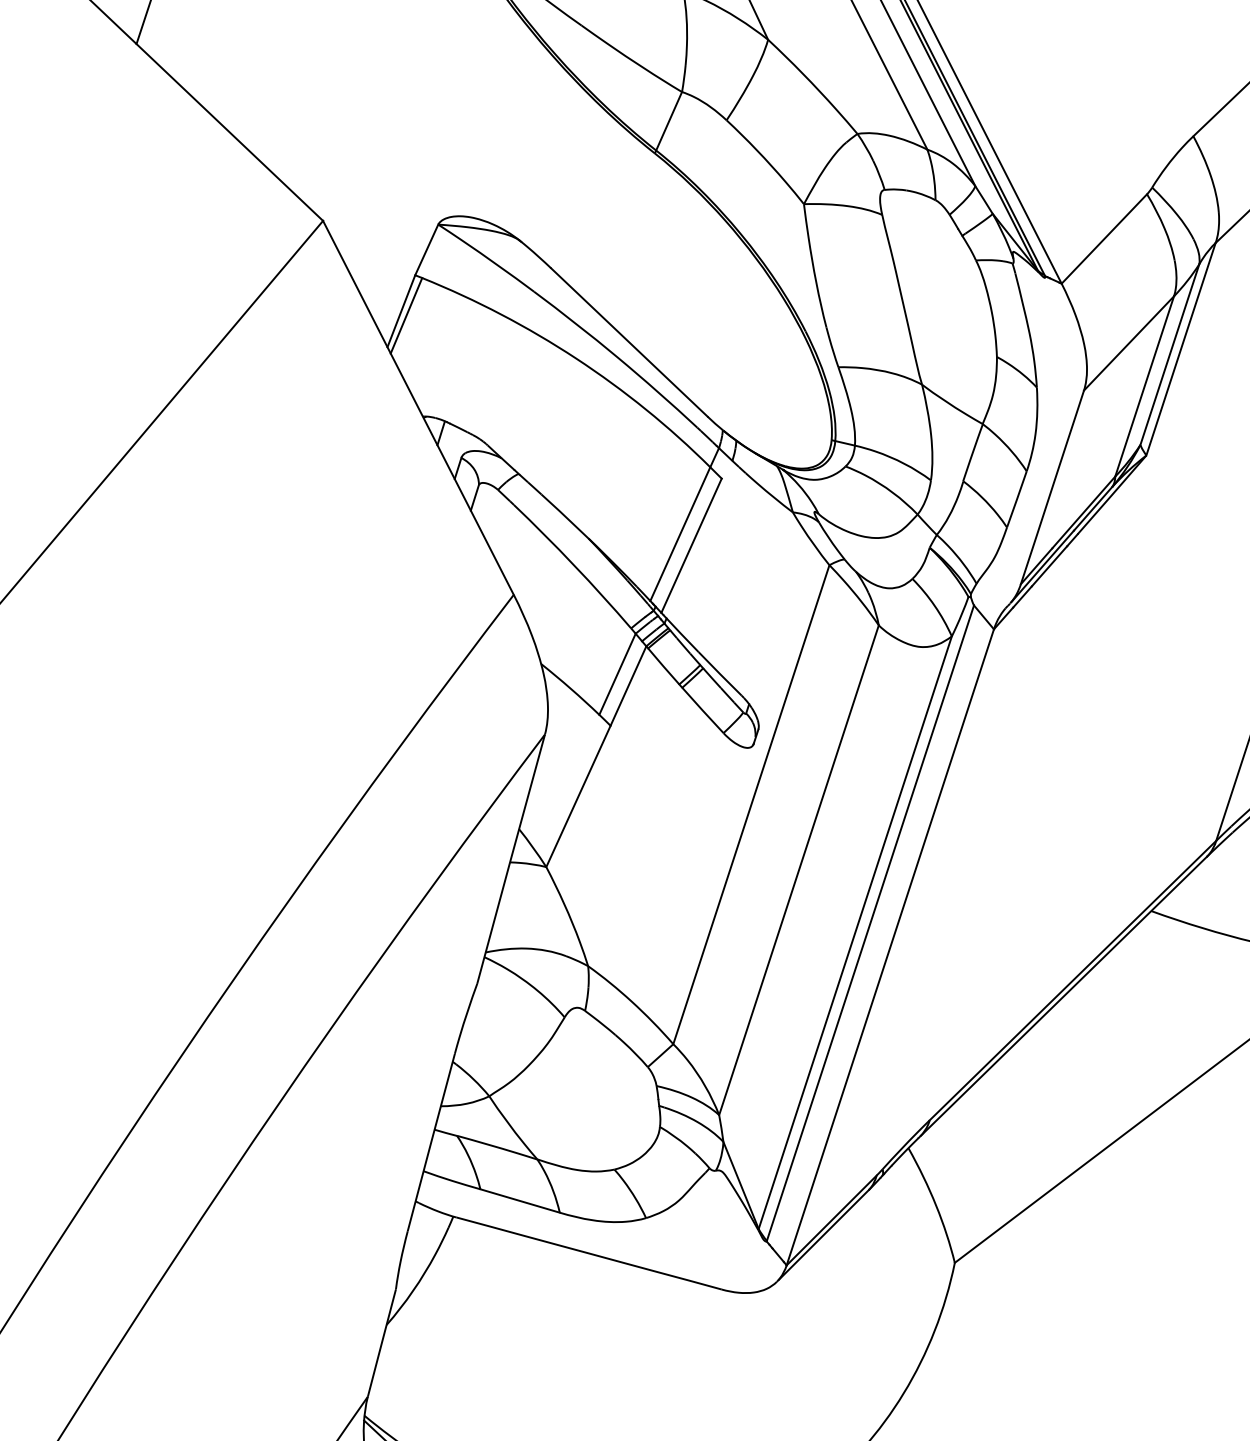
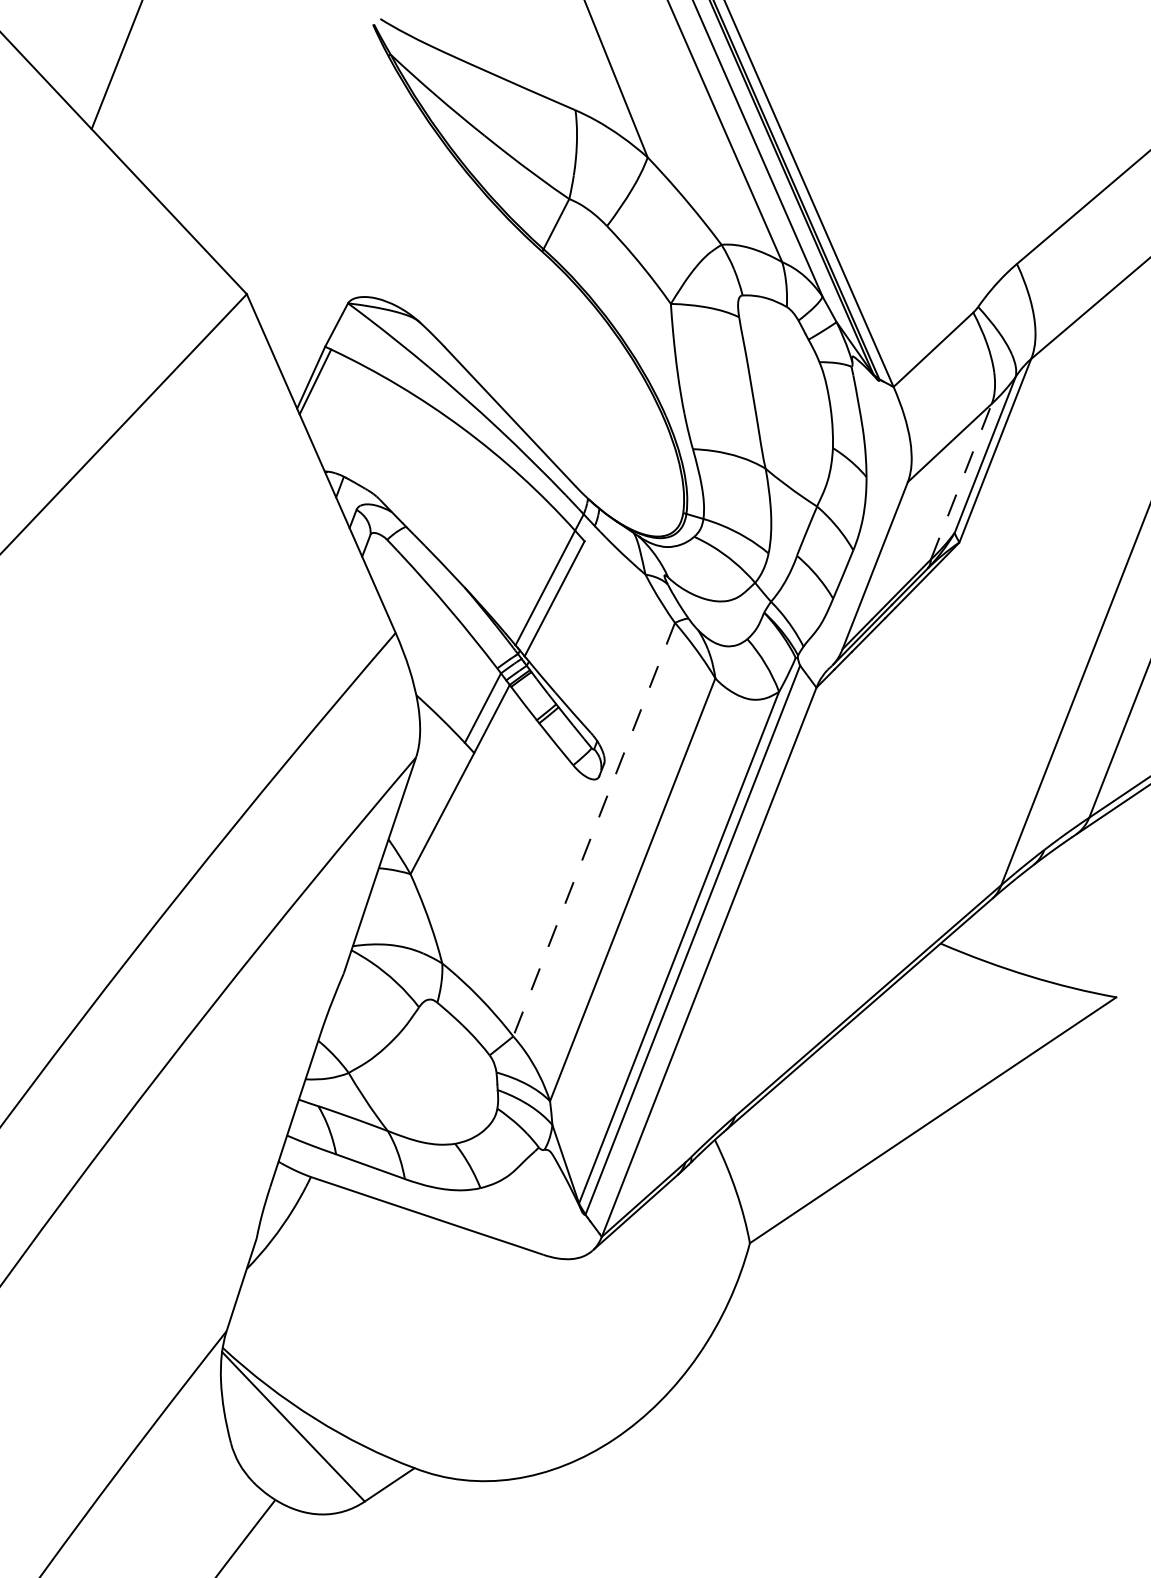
line: (1144, 386) -> (961, 481), solid -> dashed
line: (750, 805) -> (593, 830), solid -> dashed

